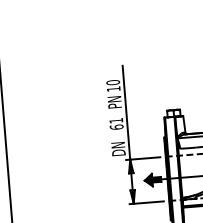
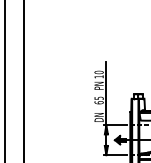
text: (115, 119) -> (98, 97), 61 -> 65

